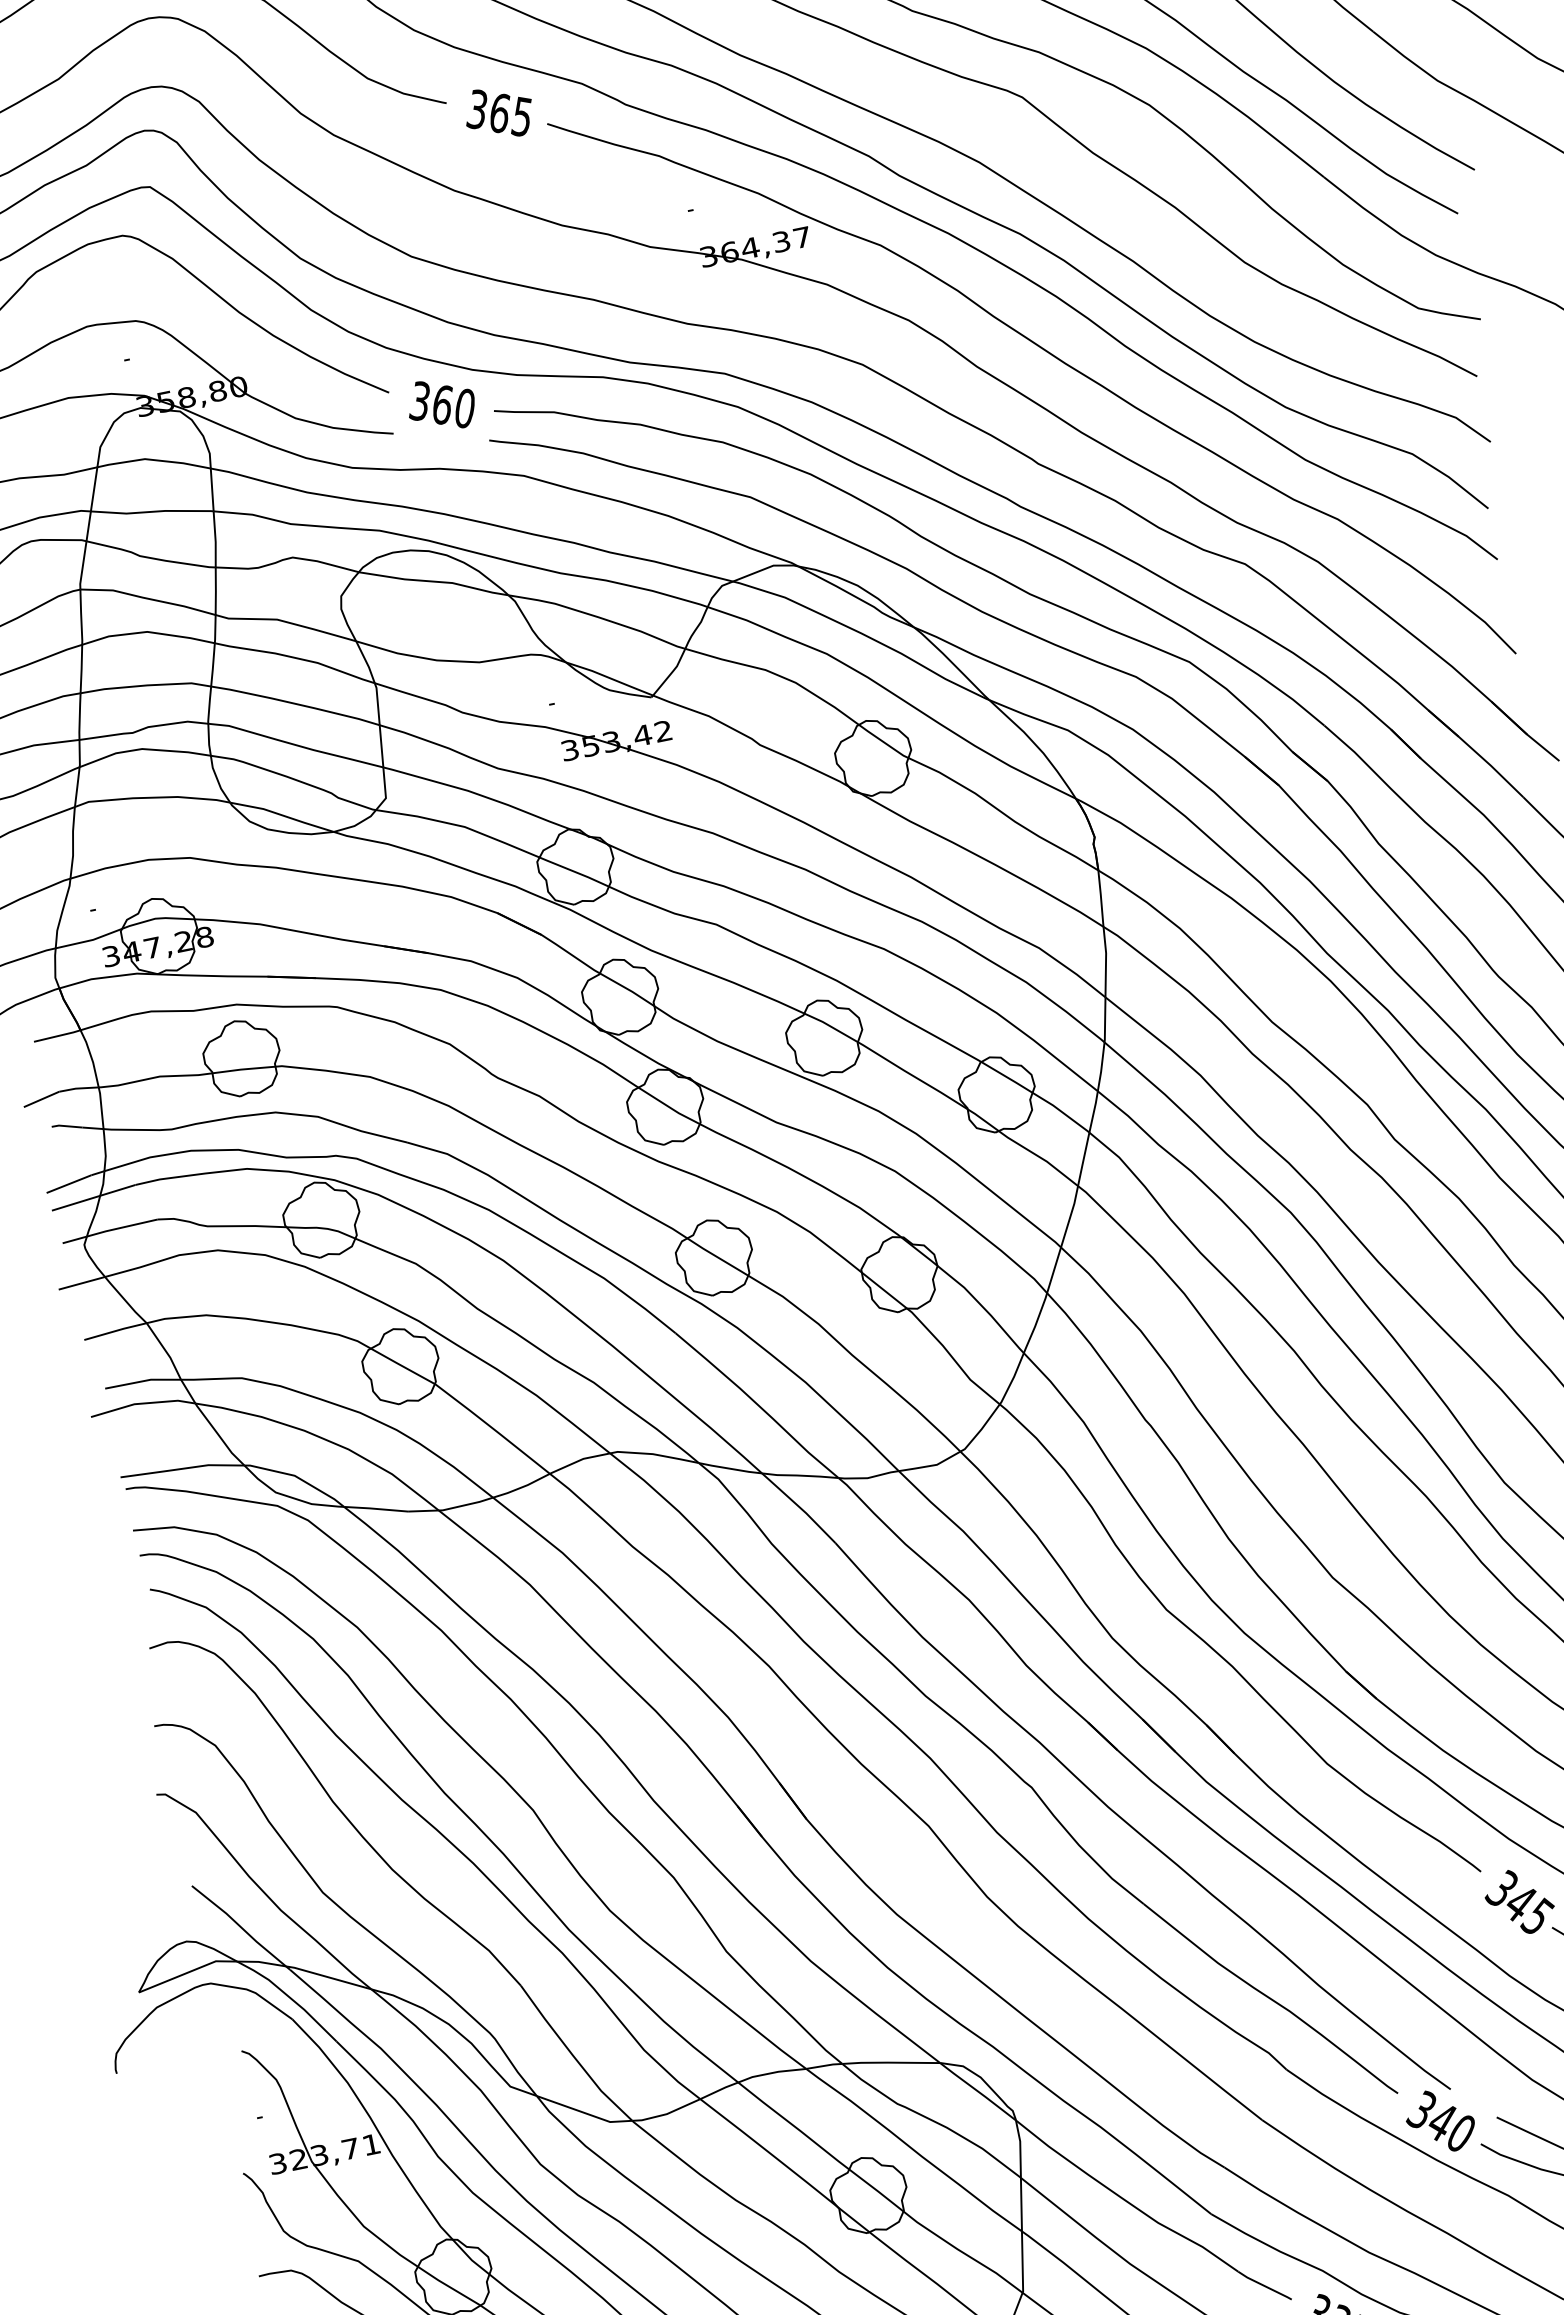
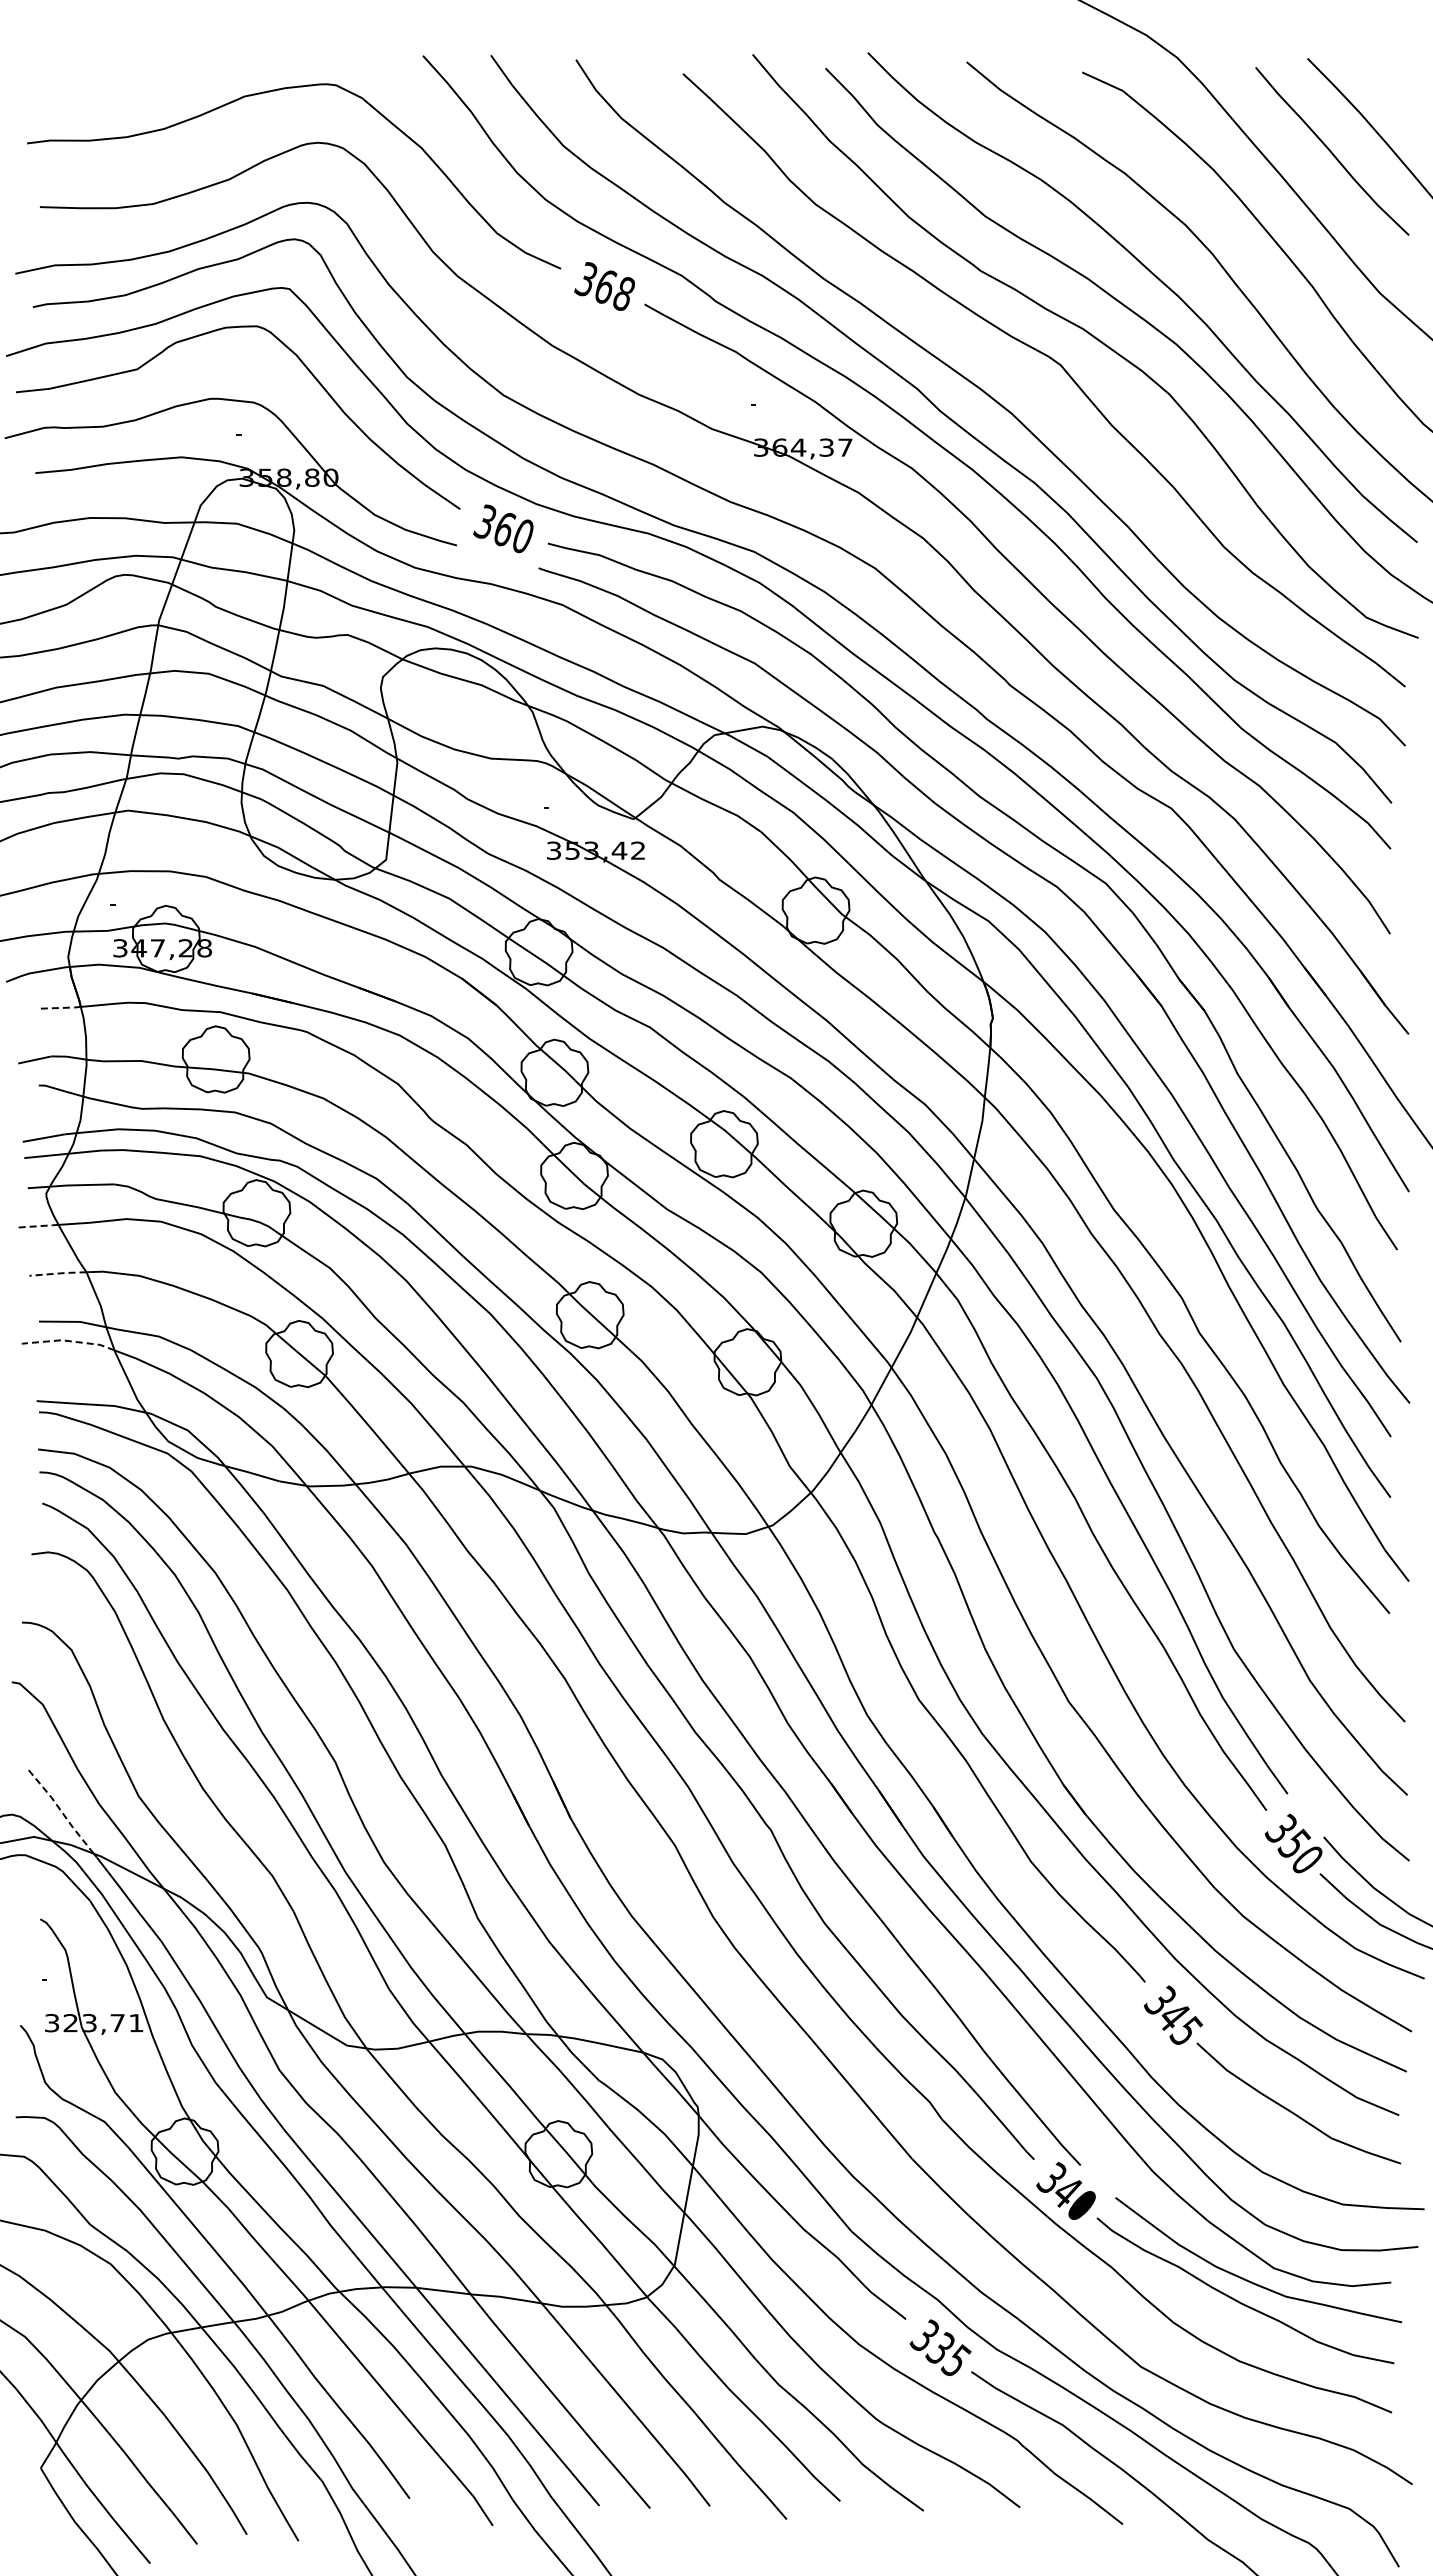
text: (521, 115) -> (623, 292), 365 -> 368
line: (58, 1036) -> (60, 1008), solid -> dashed
line: (82, 1283) -> (37, 1226), solid -> dashed
line: (114, 1331) -> (57, 1273), solid -> dashed
line: (142, 1404) -> (68, 1341), solid -> dashed
line: (239, 1924) -> (60, 1809), solid -> dashed

